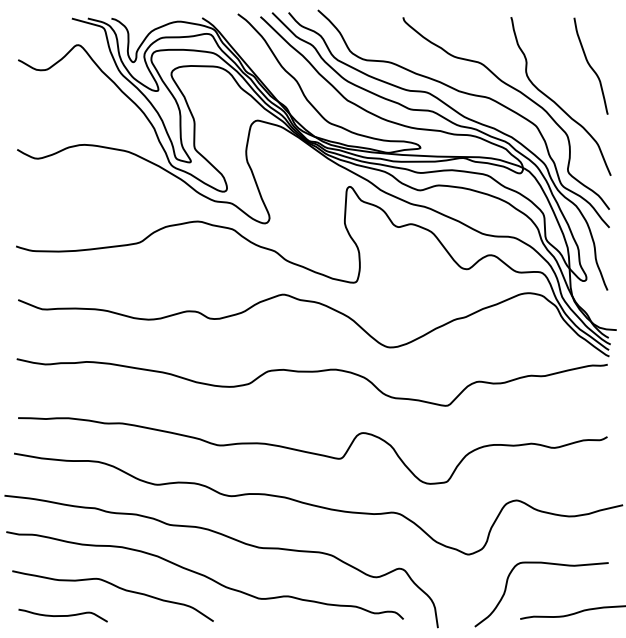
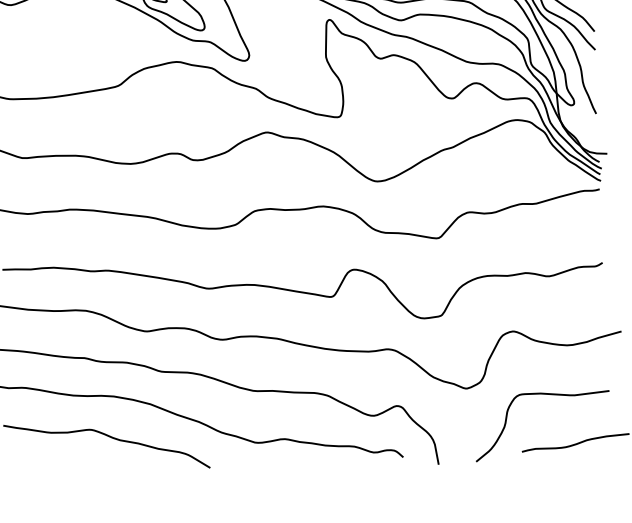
curve: (62, 615) -> (56, 468), removed

